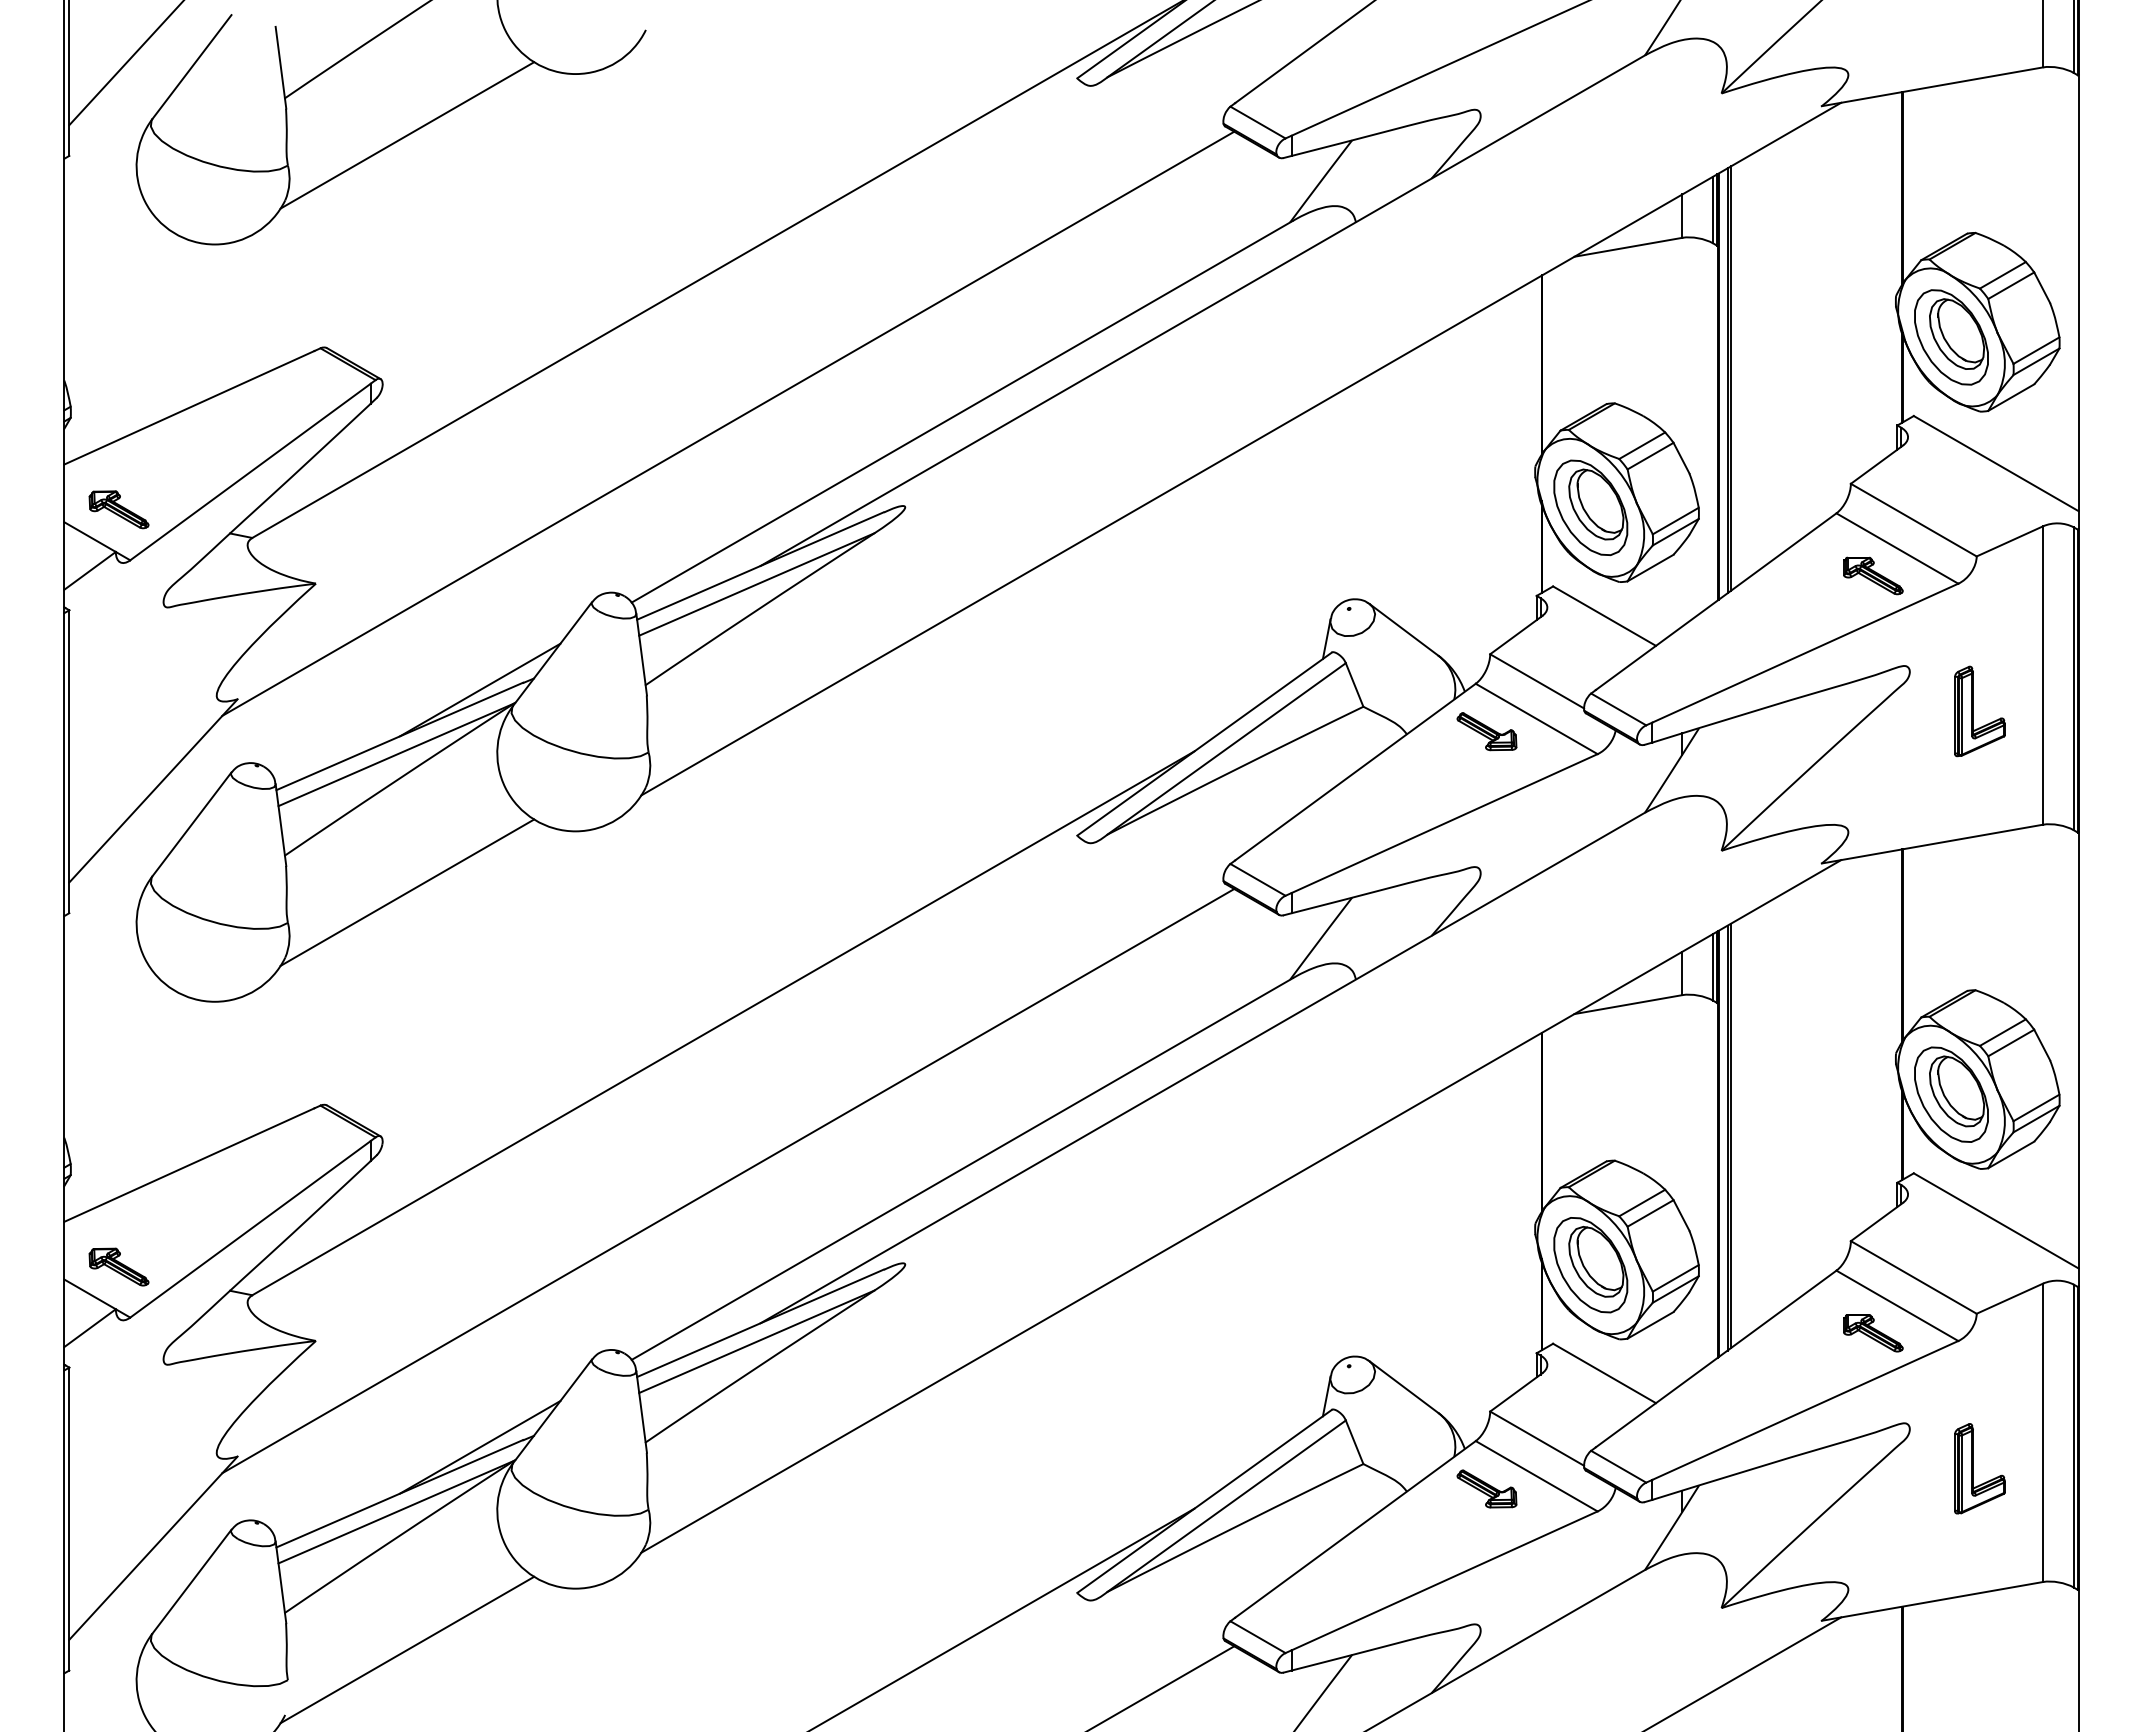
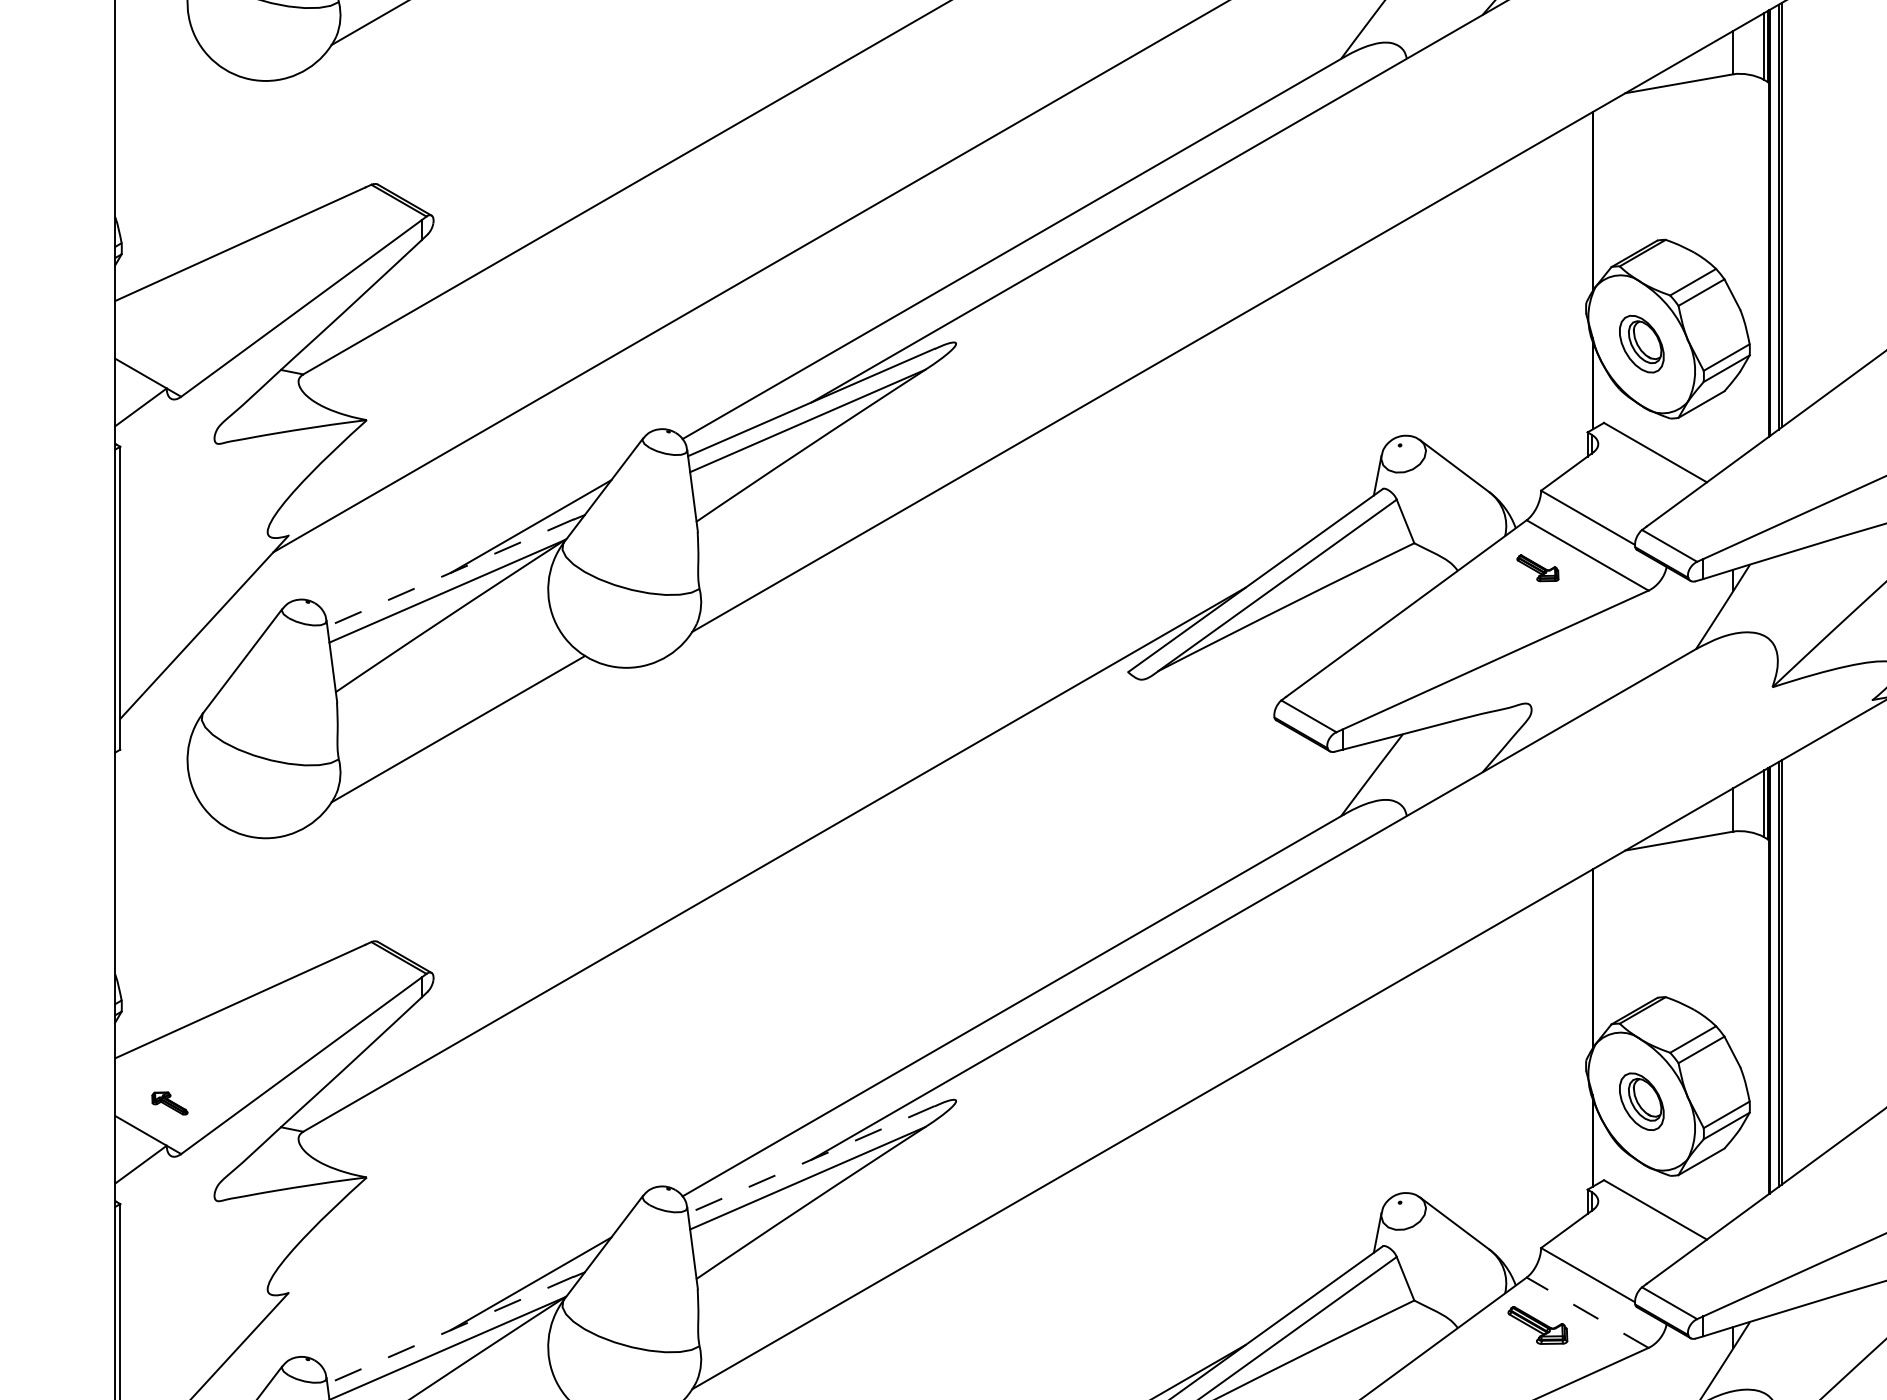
part: (1590, 507) -> (1641, 343), size x0.6
part: (118, 509) -> (169, 345), removed
part: (1486, 731) -> (1537, 567), size x0.7
line: (399, 736) -> (450, 572), solid -> dashed
line: (728, 1181) -> (779, 1017), removed
part: (1590, 1265) -> (1641, 1101), size x0.6
part: (118, 1266) -> (169, 1102), size x0.6
line: (760, 1323) -> (811, 1159), solid -> dashed
line: (1536, 1476) -> (1587, 1312), solid -> dashed
line: (399, 1493) -> (450, 1329), solid -> dashed

